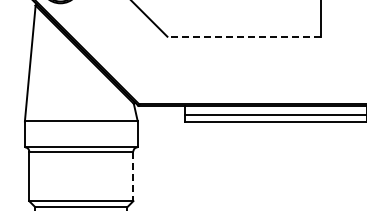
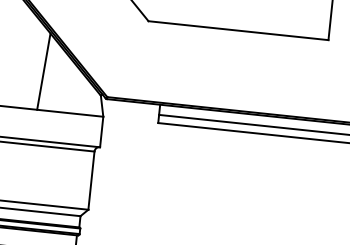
line: (244, 36) -> (238, 30), dashed -> solid
line: (83, 88) -> (43, 71), added
line: (133, 176) -> (91, 180), dashed -> solid

